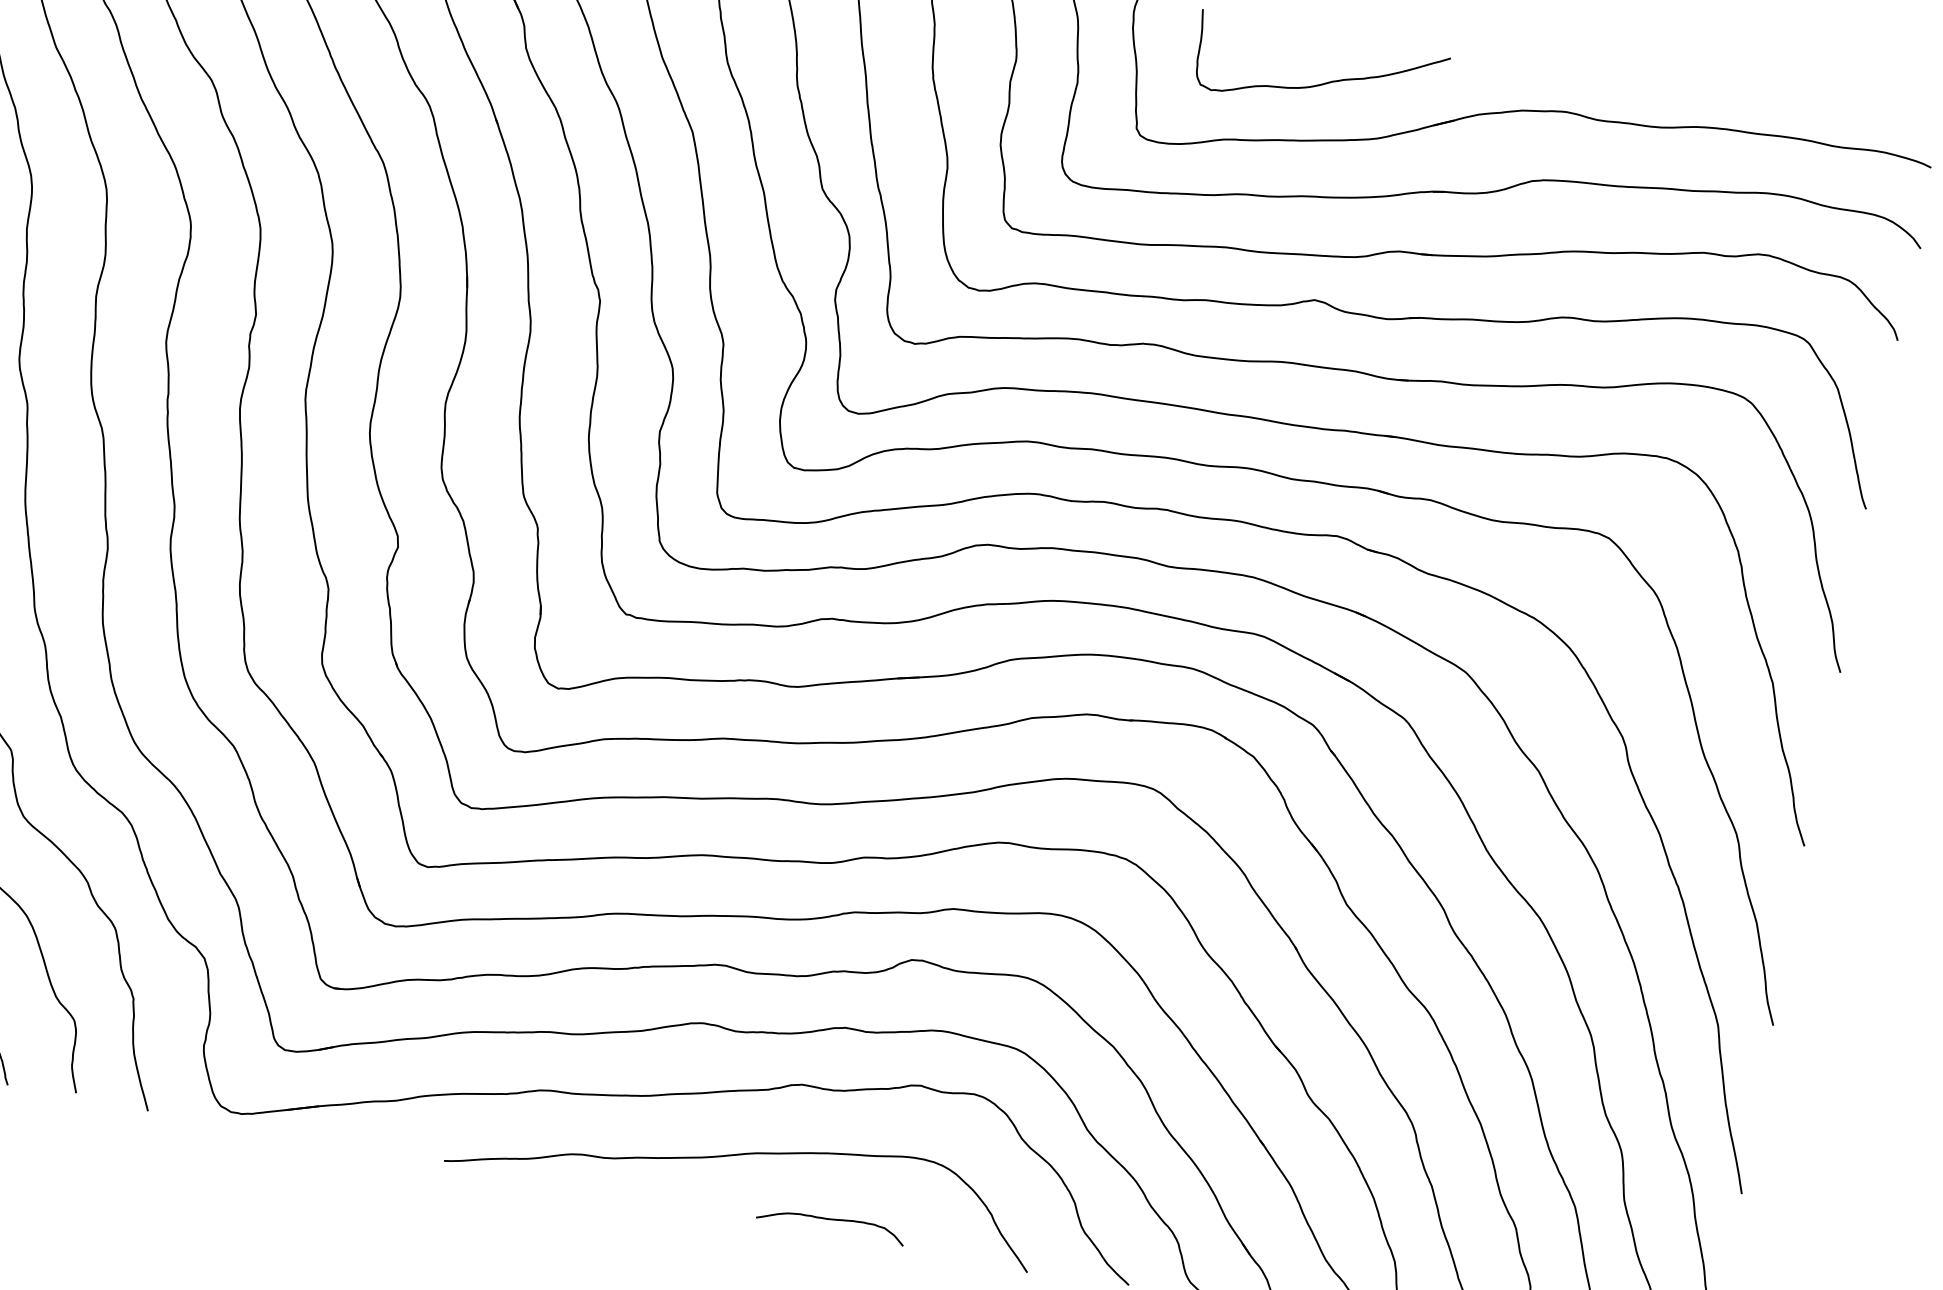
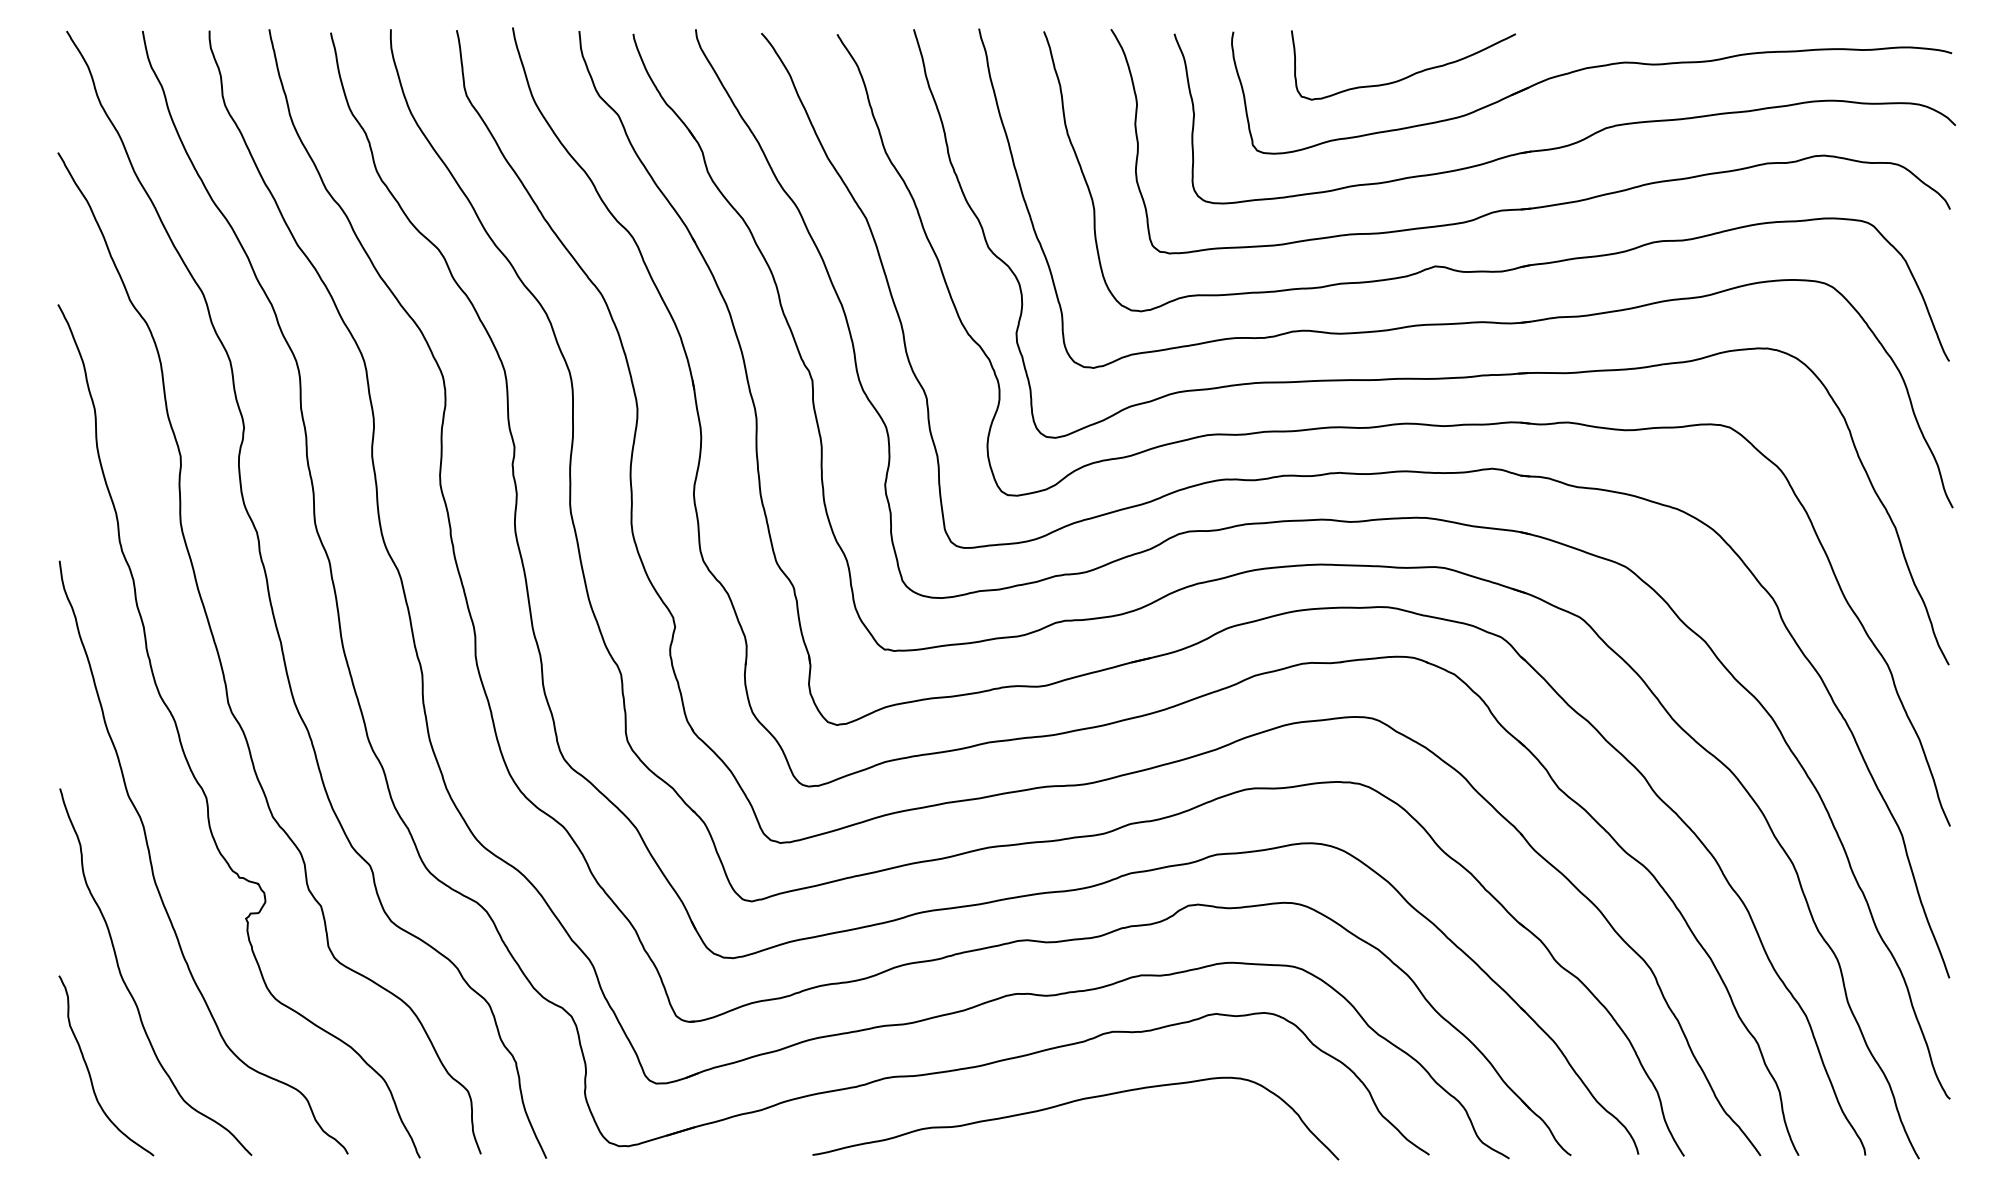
curve: (831, 1220) -> (1159, 1145), removed

